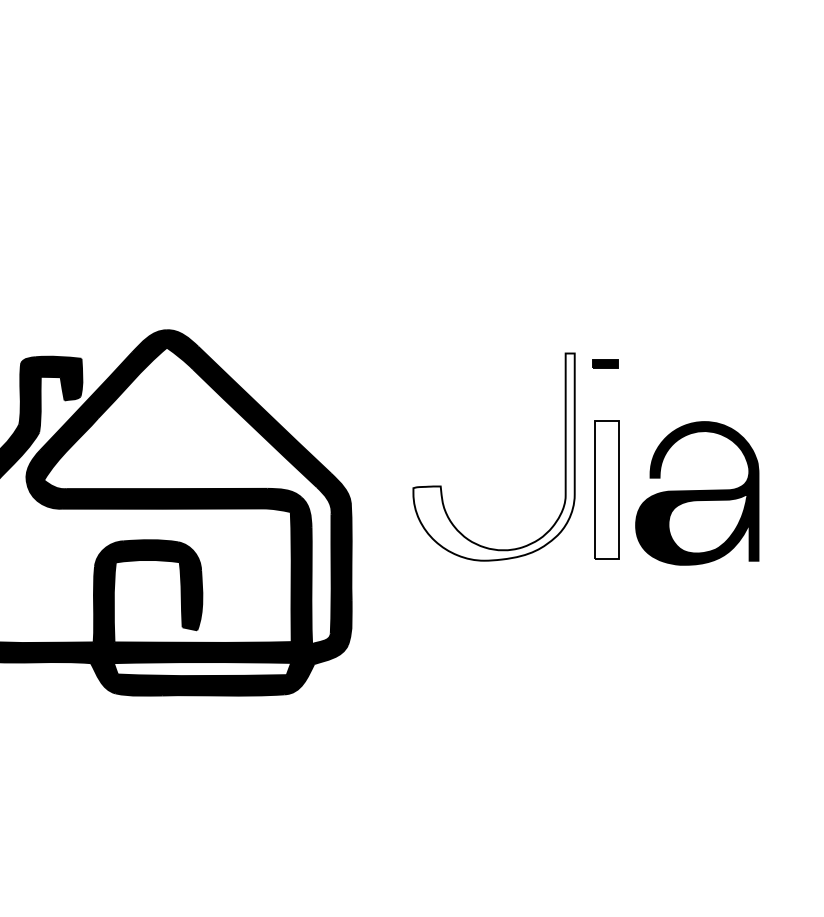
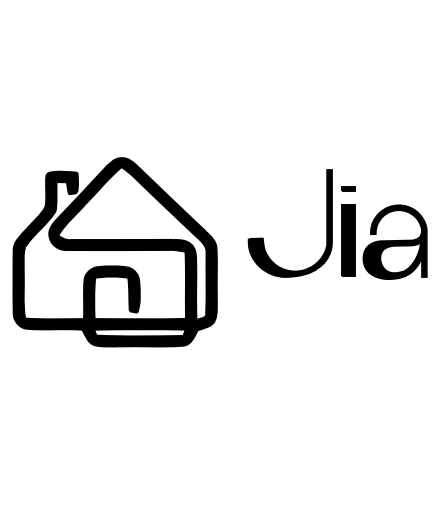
part: (604, 362) -> (348, 188), moved
fill: (492, 457) -> (289, 223), added
fill: (606, 490) -> (348, 240), added

